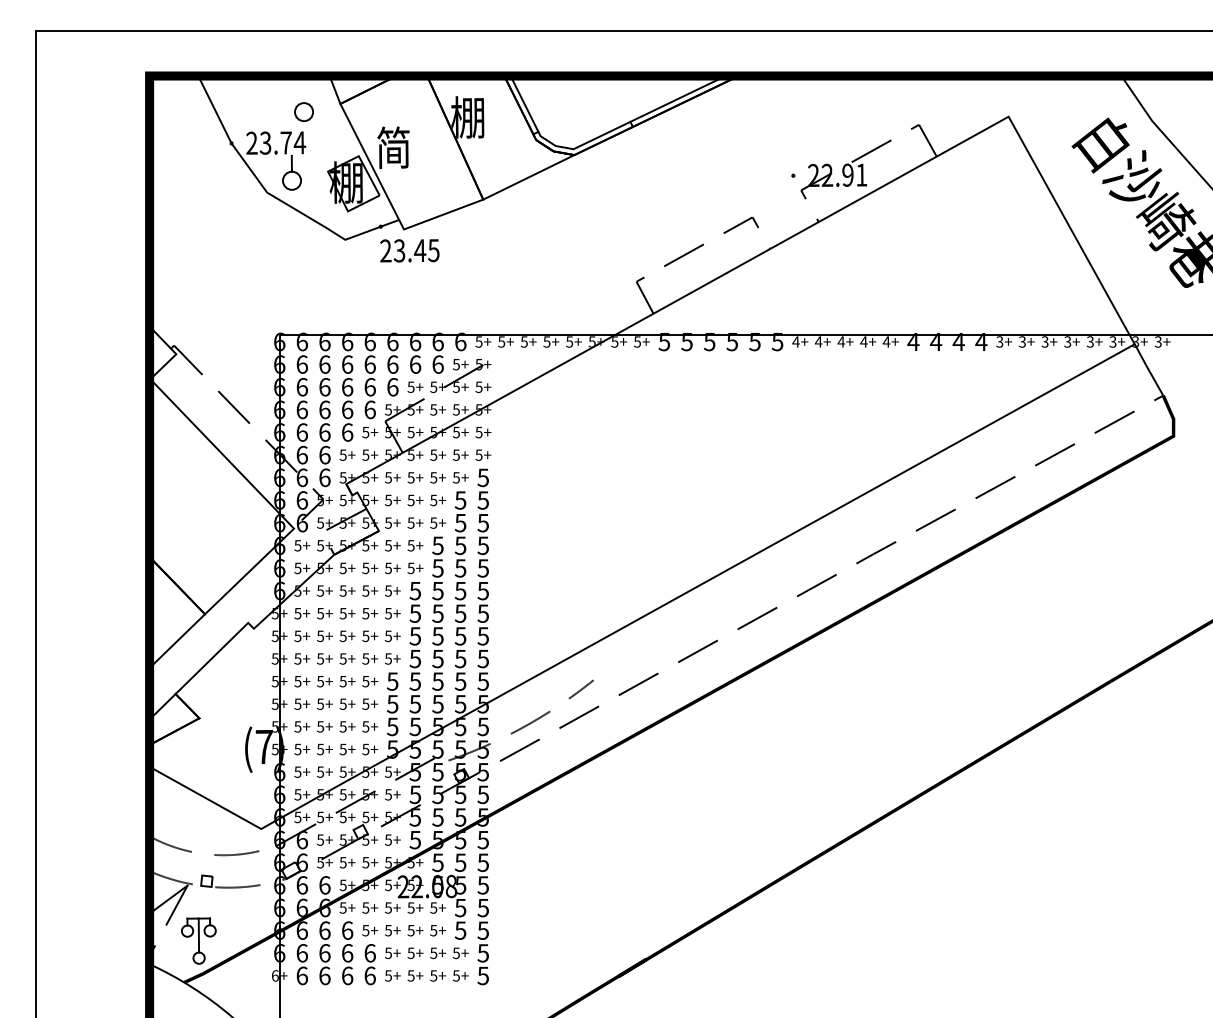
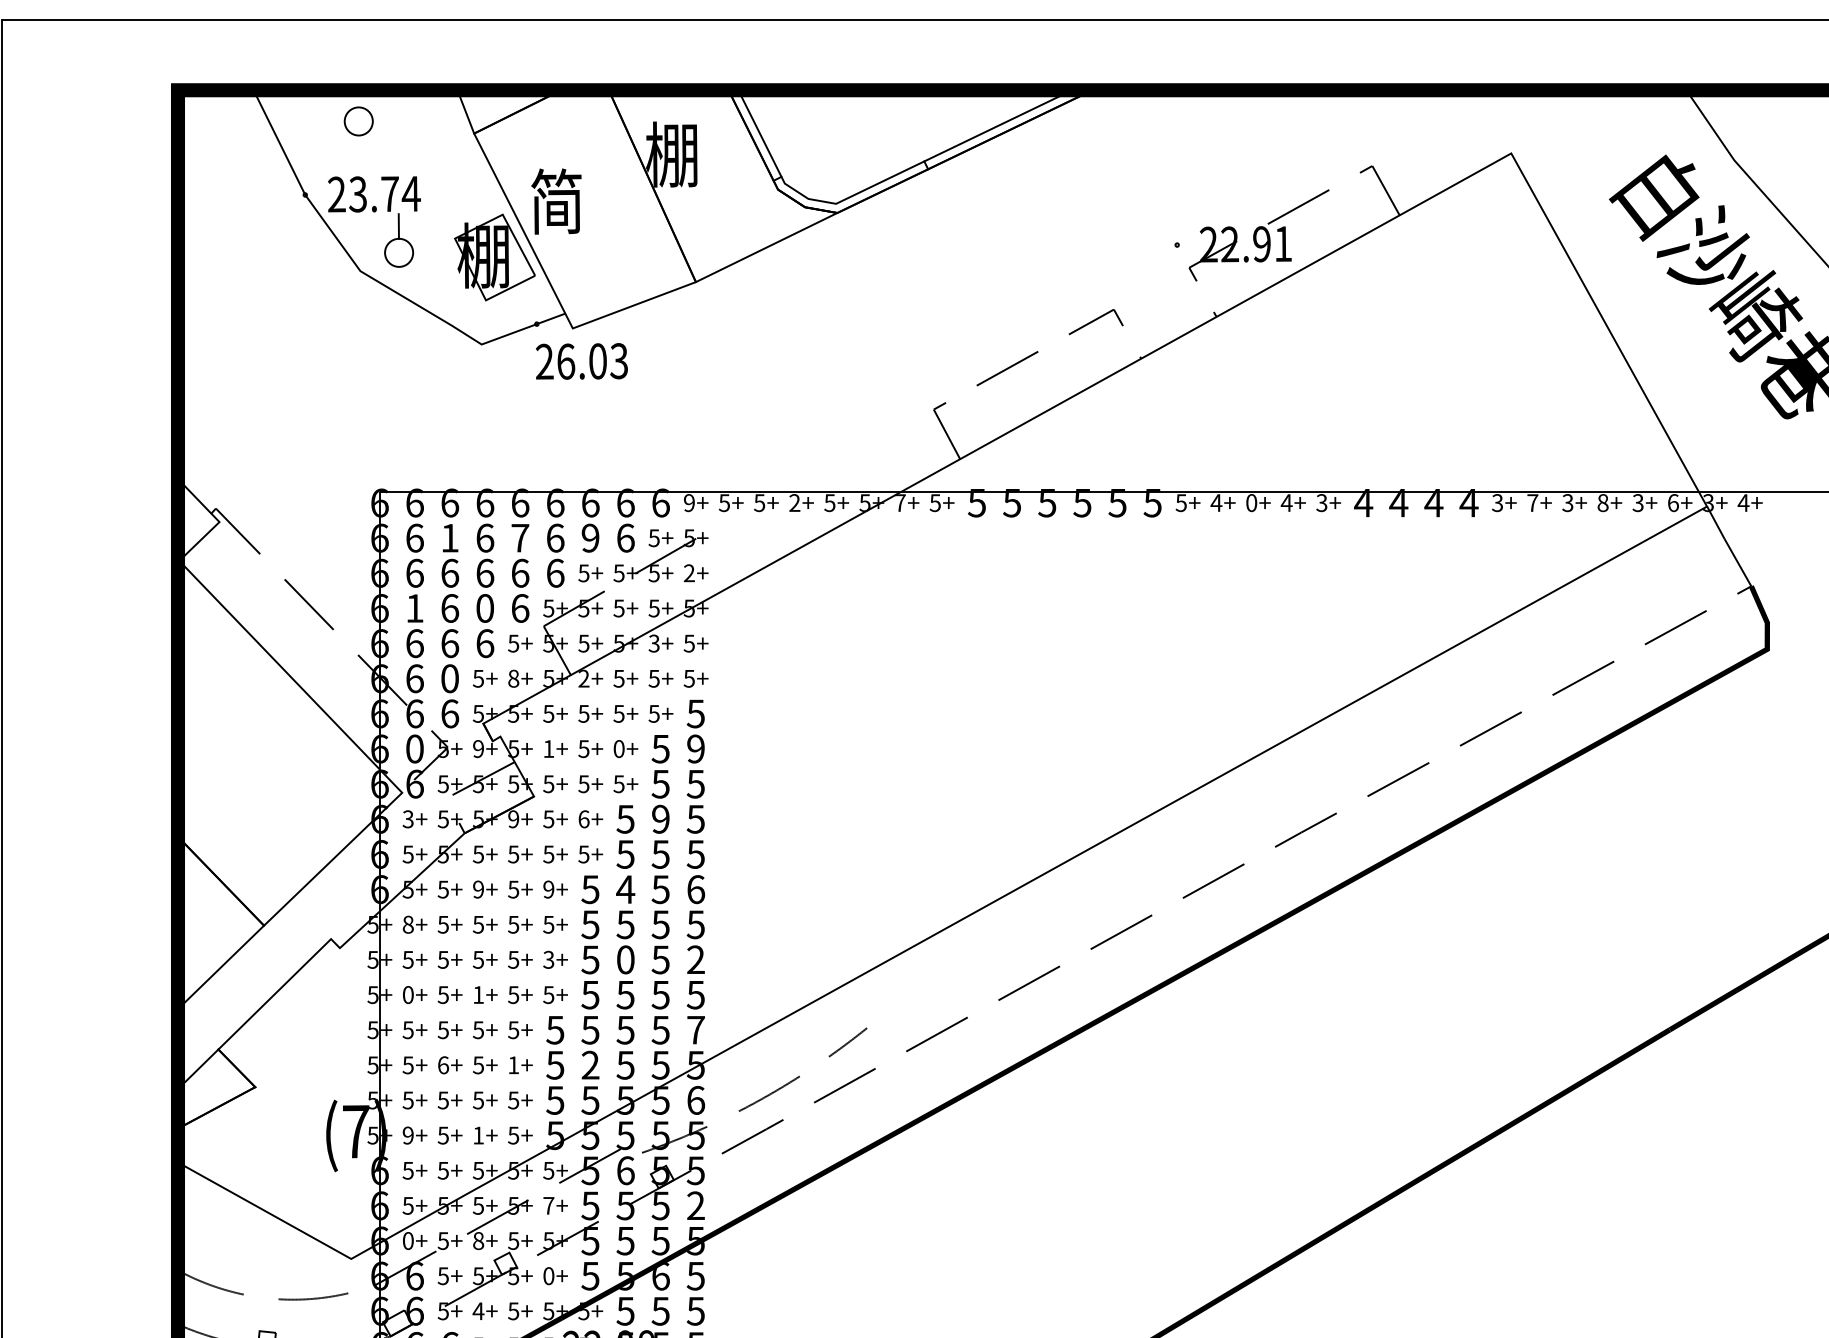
part: (303, 111) -> (357, 120), moved
text: (416, 250) -> (592, 361), 23.45 -> 26.03
text: (478, 341) -> (688, 502), 5+ -> 9+
text: (546, 341) -> (794, 502), 5+ -> 2+
text: (614, 341) -> (899, 502), 5+ -> 7+
text: (795, 341) -> (1180, 502), 4+ -> 5+
text: (841, 341) -> (1251, 502), 4+ -> 0+
text: (886, 341) -> (1321, 502), 4+ -> 3+
text: (1021, 341) -> (1531, 502), 3+ -> 7+
text: (1067, 341) -> (1602, 502), 3+ -> 8+
text: (1112, 341) -> (1672, 502), 3+ -> 6+
text: (1158, 341) -> (1743, 502), 3+ -> 4+
text: (324, 364) -> (449, 538), 6 -> 1
text: (369, 364) -> (519, 538), 6 -> 7
text: (415, 364) -> (590, 538), 6 -> 9
text: (478, 387) -> (688, 573), 5+ -> 2+
text: (301, 409) -> (413, 607), 6 -> 1
text: (347, 409) -> (485, 607), 6 -> 0
text: (456, 431) -> (654, 641), 5+ -> 3+
text: (324, 454) -> (449, 677), 6 -> 0
text: (365, 454) -> (513, 677), 5+ -> 8+
text: (410, 454) -> (582, 677), 5+ -> 2+
text: (342, 499) -> (477, 747), 5+ -> 9+
text: (301, 500) -> (413, 749), 6 -> 0
text: (388, 500) -> (548, 749), 5+ -> 1+
text: (433, 500) -> (618, 749), 5+ -> 0+
text: (482, 500) -> (694, 749), 5 -> 9
text: (297, 545) -> (407, 818), 5+ -> 3+
text: (365, 545) -> (513, 818), 5+ -> 9+
text: (410, 545) -> (582, 818), 5+ -> 6+
text: (460, 545) -> (660, 818), 5 -> 9
text: (342, 590) -> (477, 888), 5+ -> 9+
text: (388, 590) -> (548, 888), 5+ -> 9+
text: (483, 590) -> (696, 888), 5 -> 6
text: (437, 591) -> (624, 890), 5 -> 4
text: (297, 613) -> (407, 924), 5+ -> 8+
text: (388, 635) -> (548, 958), 5+ -> 3+
text: (437, 636) -> (624, 960), 5 -> 0
text: (482, 636) -> (694, 960), 5 -> 2
text: (297, 658) -> (407, 994), 5+ -> 0+
text: (342, 658) -> (477, 994), 5+ -> 1+
text: (483, 681) -> (696, 1030), 5 -> 7
text: (320, 703) -> (443, 1064), 5+ -> 6+
text: (365, 703) -> (513, 1064), 5+ -> 1+
text: (415, 703) -> (590, 1064), 5 -> 2
text: (483, 726) -> (696, 1099), 5 -> 6
text: (297, 749) -> (407, 1135), 5+ -> 9+
text: (342, 749) -> (477, 1135), 5+ -> 1+
text: (437, 771) -> (624, 1169), 5 -> 6
text: (388, 794) -> (548, 1205), 5+ -> 7+
text: (482, 794) -> (694, 1205), 5 -> 2
text: (297, 817) -> (407, 1241), 5+ -> 0+
text: (342, 817) -> (477, 1241), 5+ -> 8+
text: (388, 839) -> (548, 1275), 5+ -> 0+
text: (460, 840) -> (660, 1276), 5 -> 6
text: (342, 862) -> (477, 1310), 5+ -> 4+

